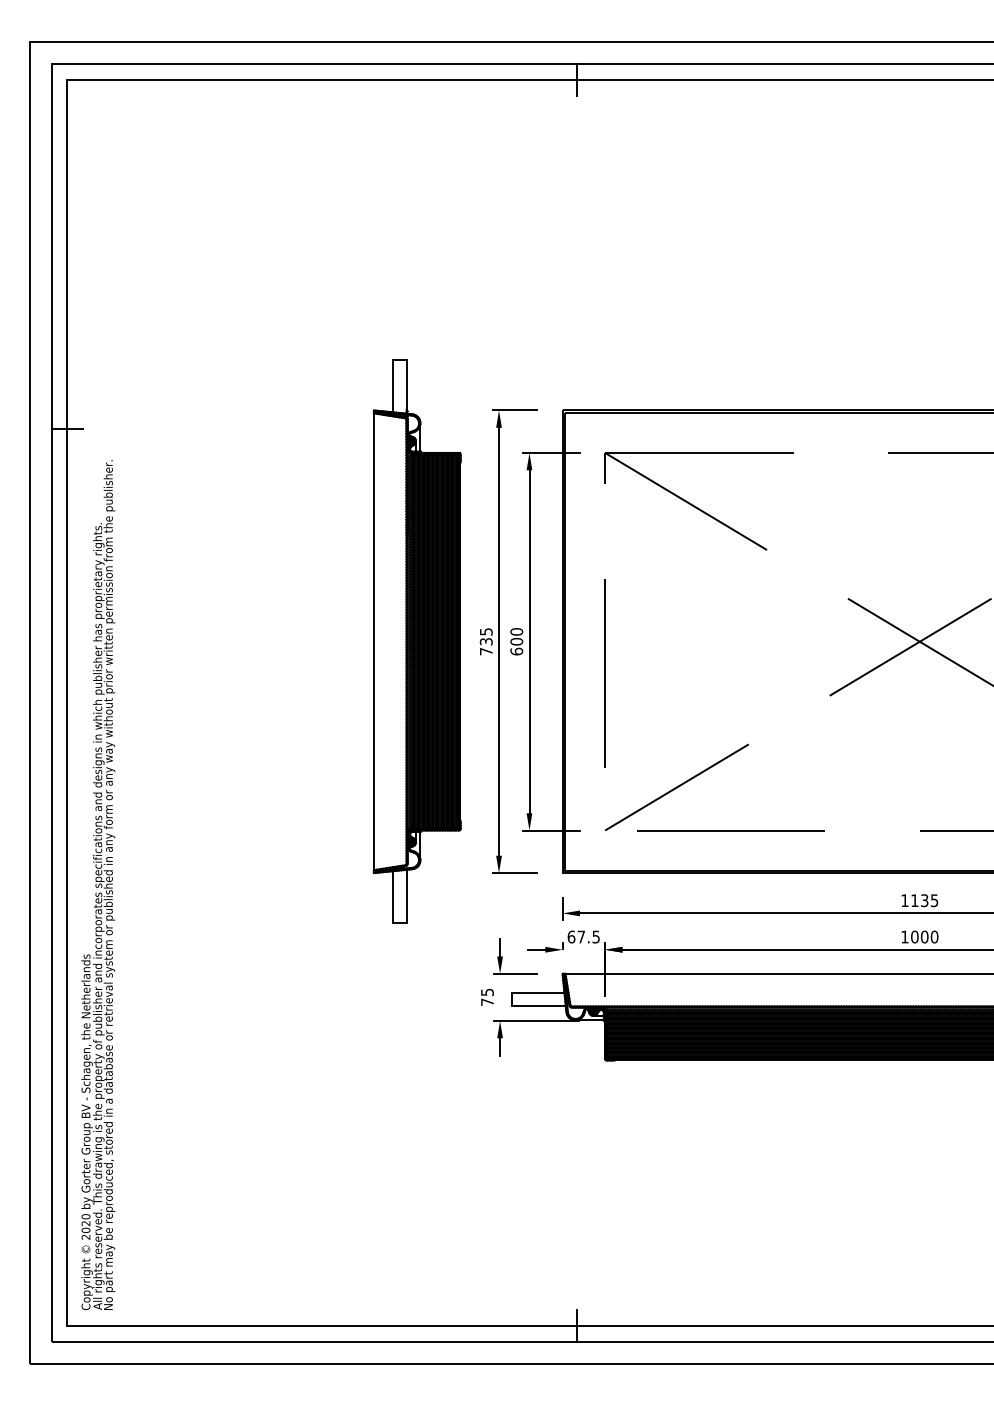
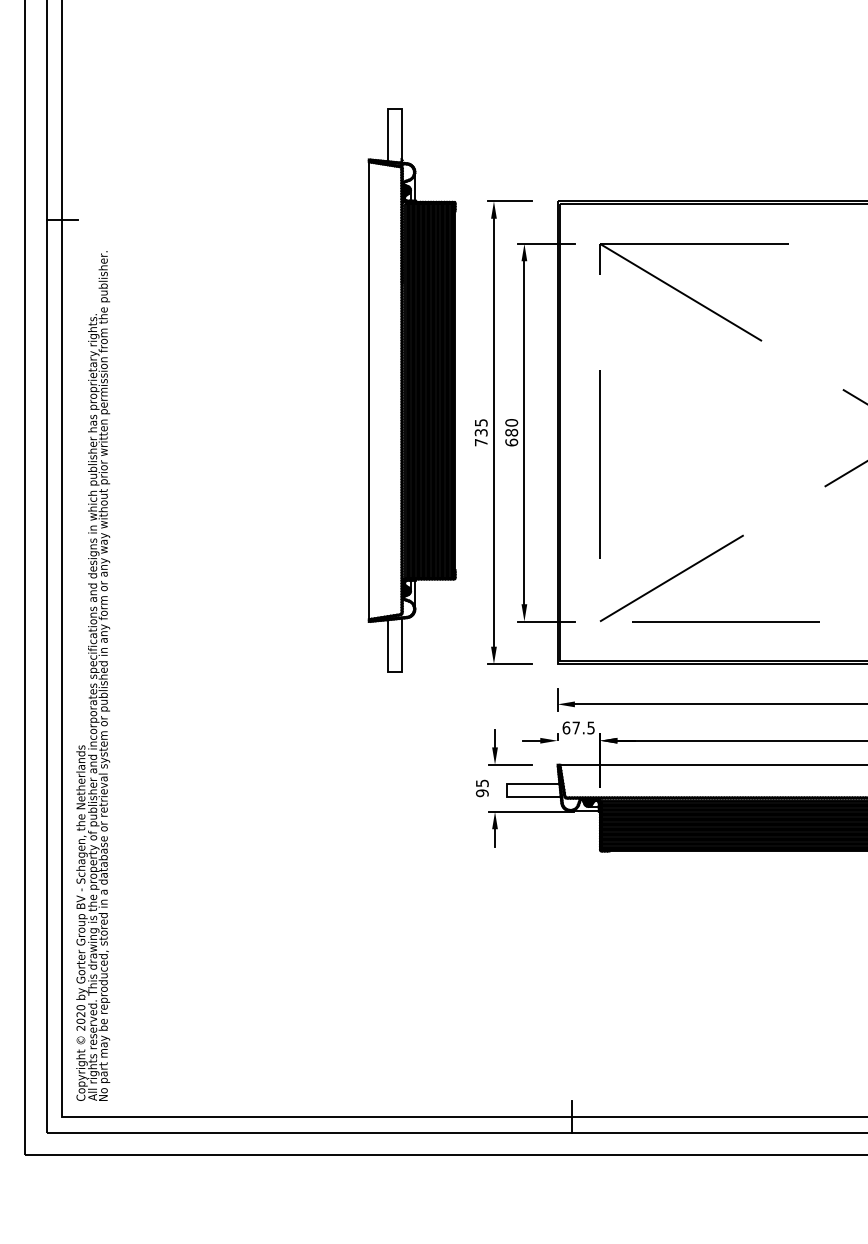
part: (416, 641) -> (411, 390), moved
text: (516, 641) -> (511, 432), 600 -> 680
text: (487, 1002) -> (482, 793), 75 -> 95

